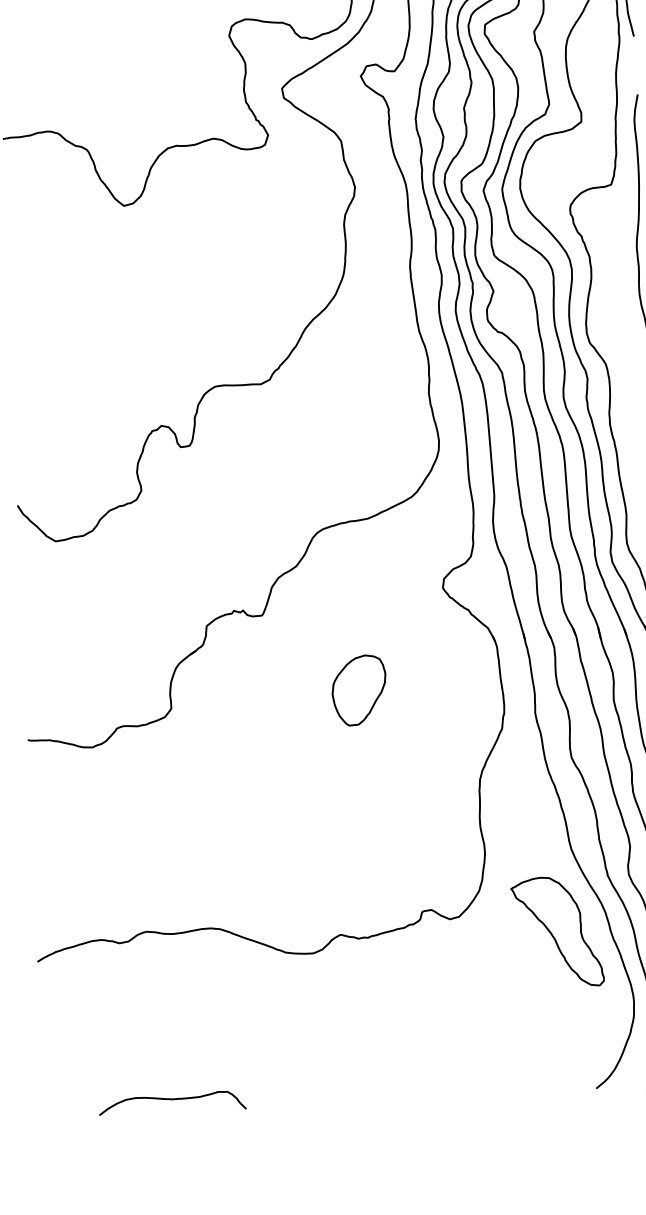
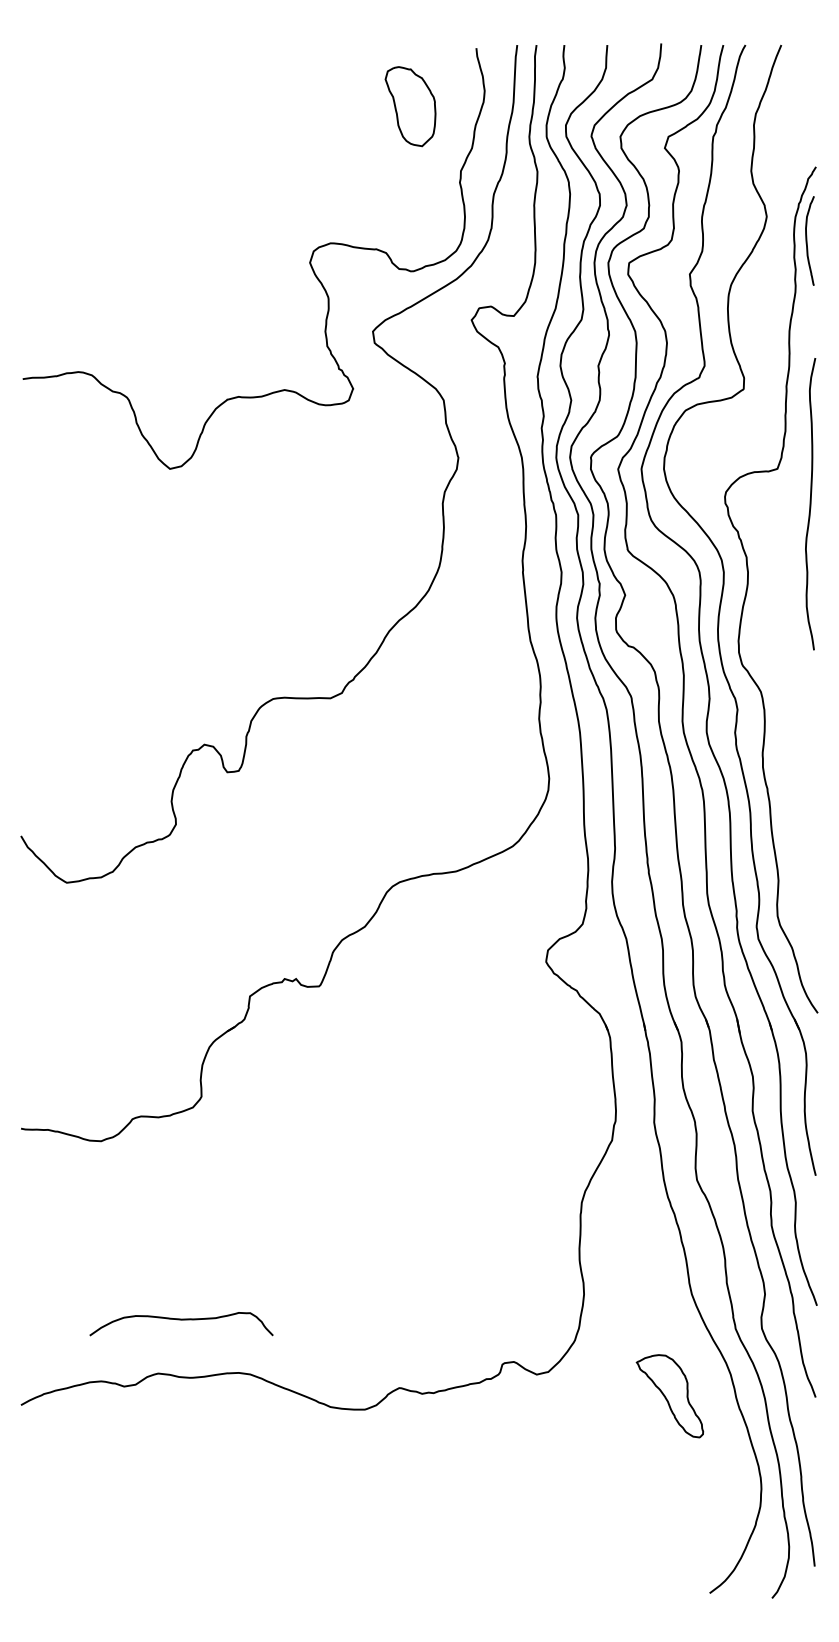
part: (359, 690) -> (436, 1084), removed
part: (557, 931) -> (669, 1395), size x0.6
curve: (172, 1100) -> (181, 1320), moved

